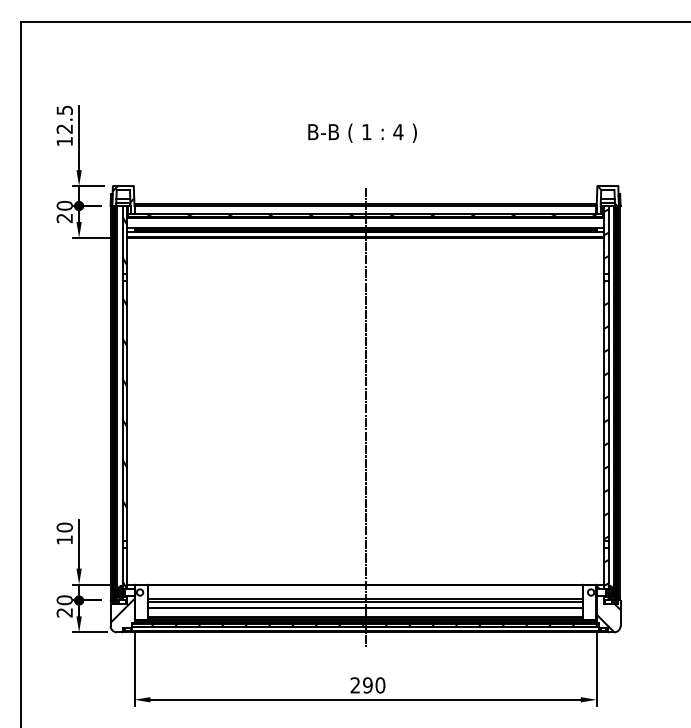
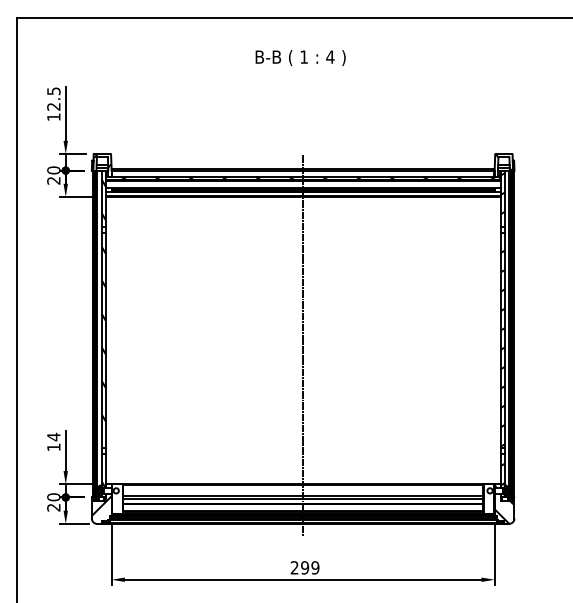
text: (362, 132) -> (300, 57), moved
text: (64, 527) -> (53, 436), 10 -> 14
text: (380, 685) -> (315, 567), 290 -> 299

